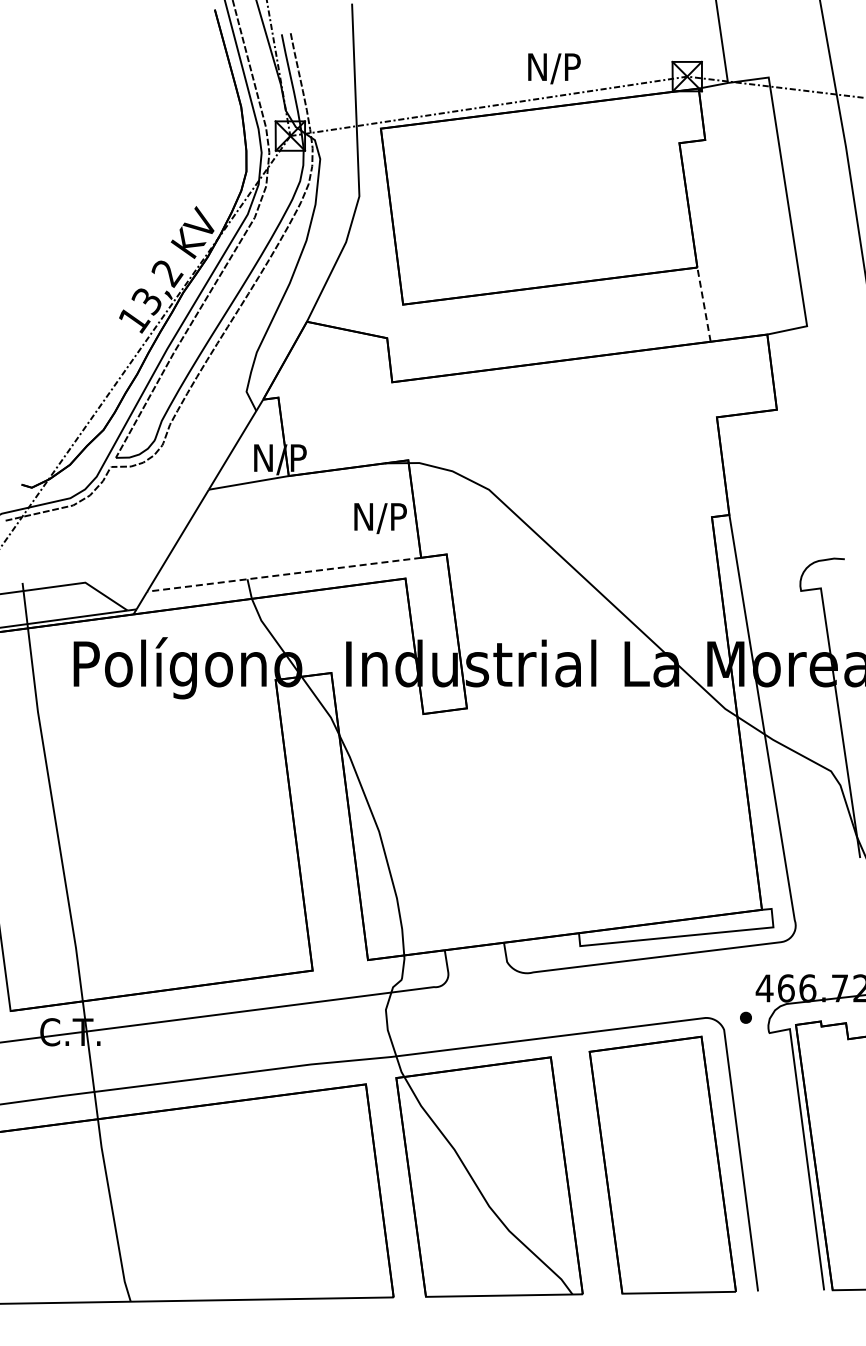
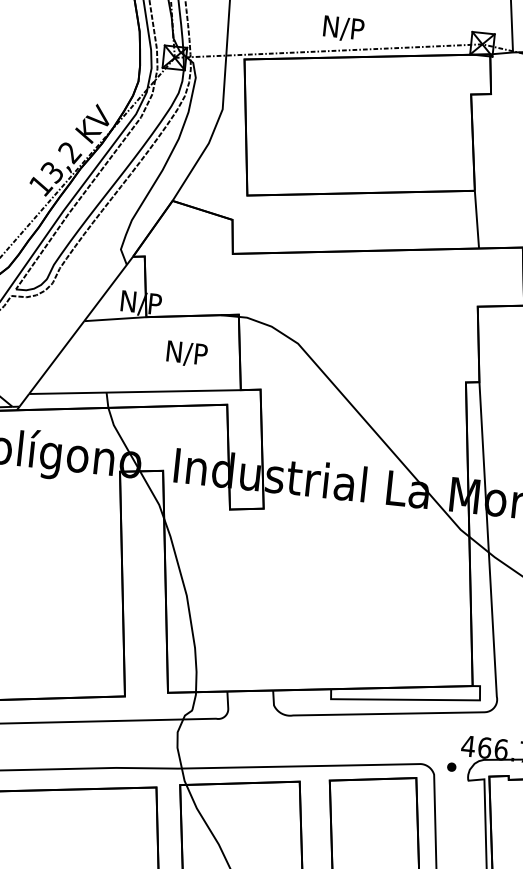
text: (554, 68) -> (343, 28), moved
line: (704, 304) -> (477, 219), dashed -> solid
text: (380, 518) -> (187, 354), moved
line: (284, 574) -> (135, 391), dashed -> solid

